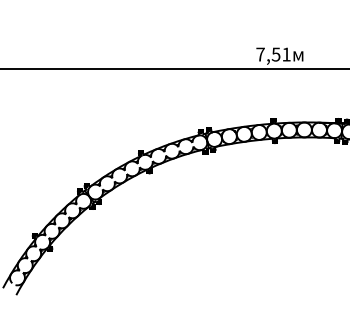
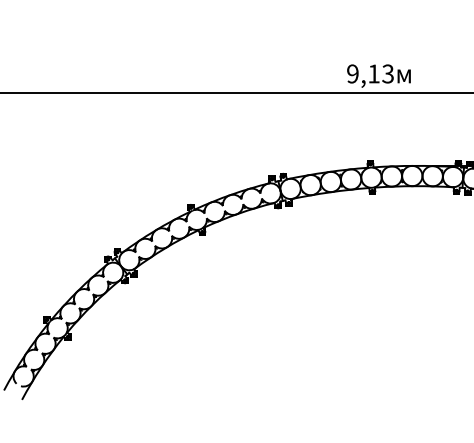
text: (273, 54) -> (370, 73), 7,51 -> 9,13

